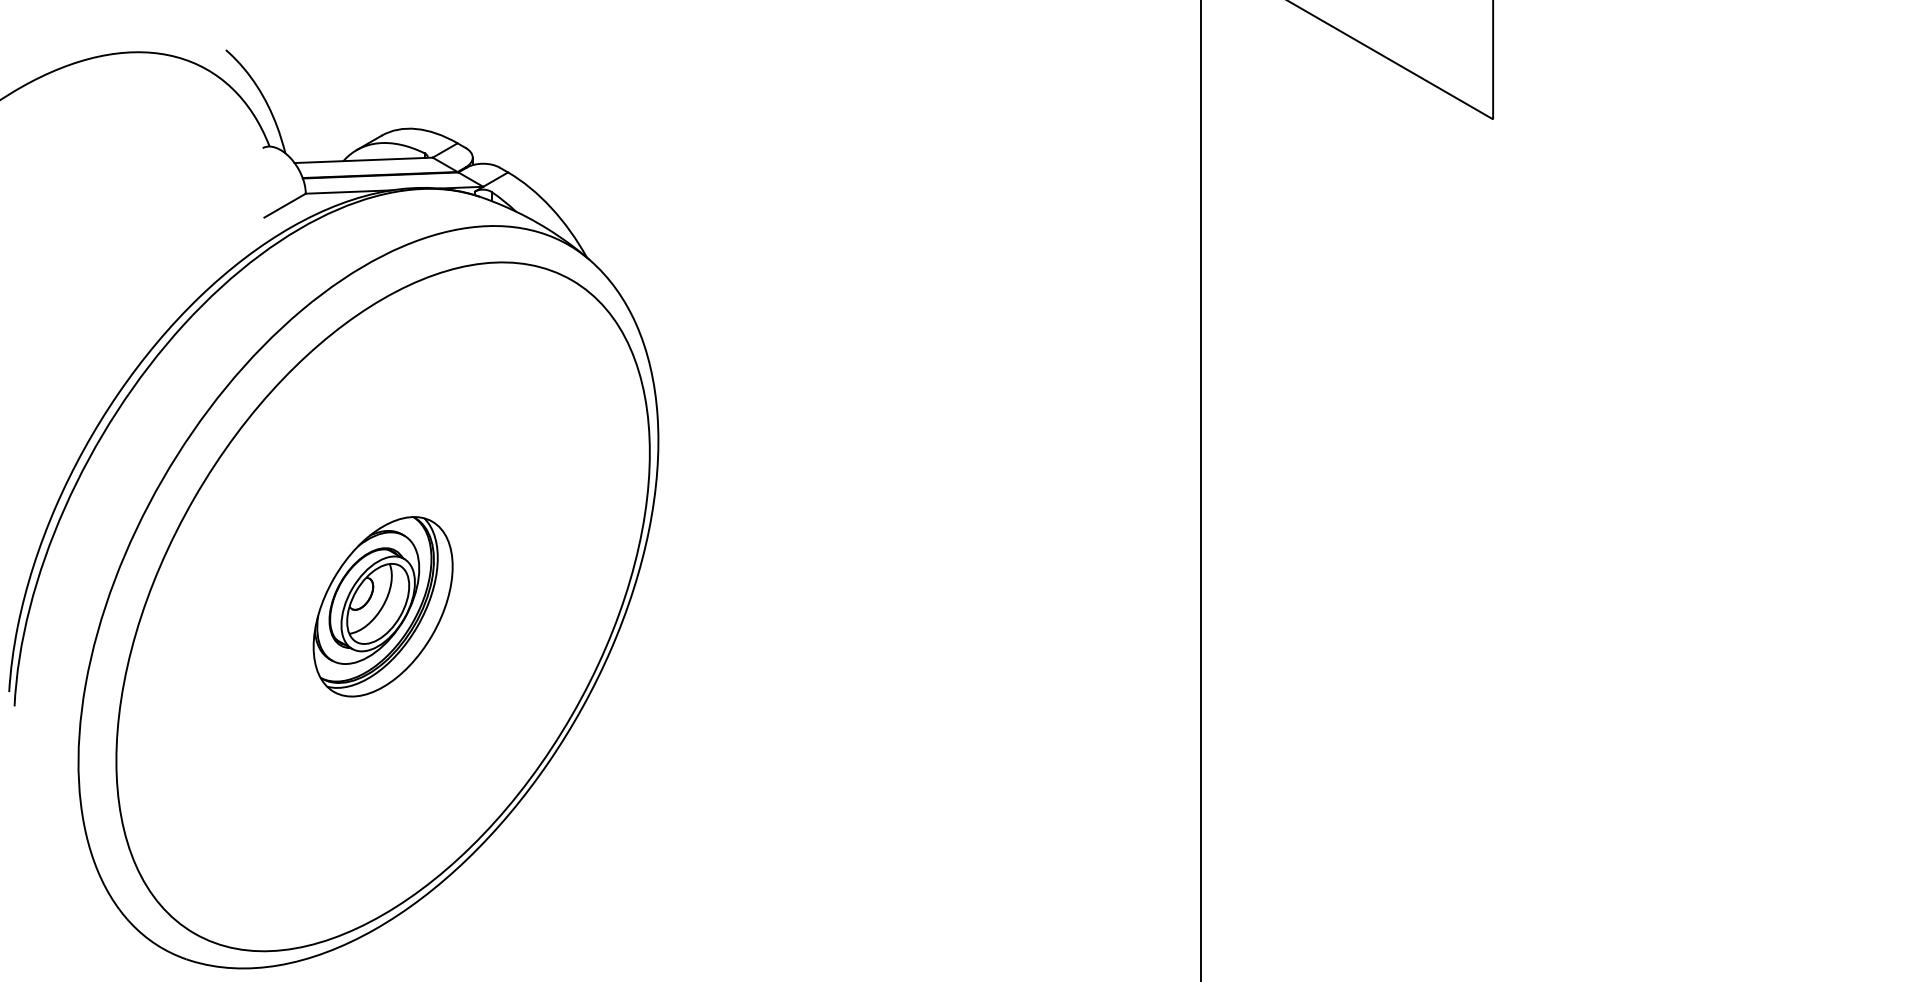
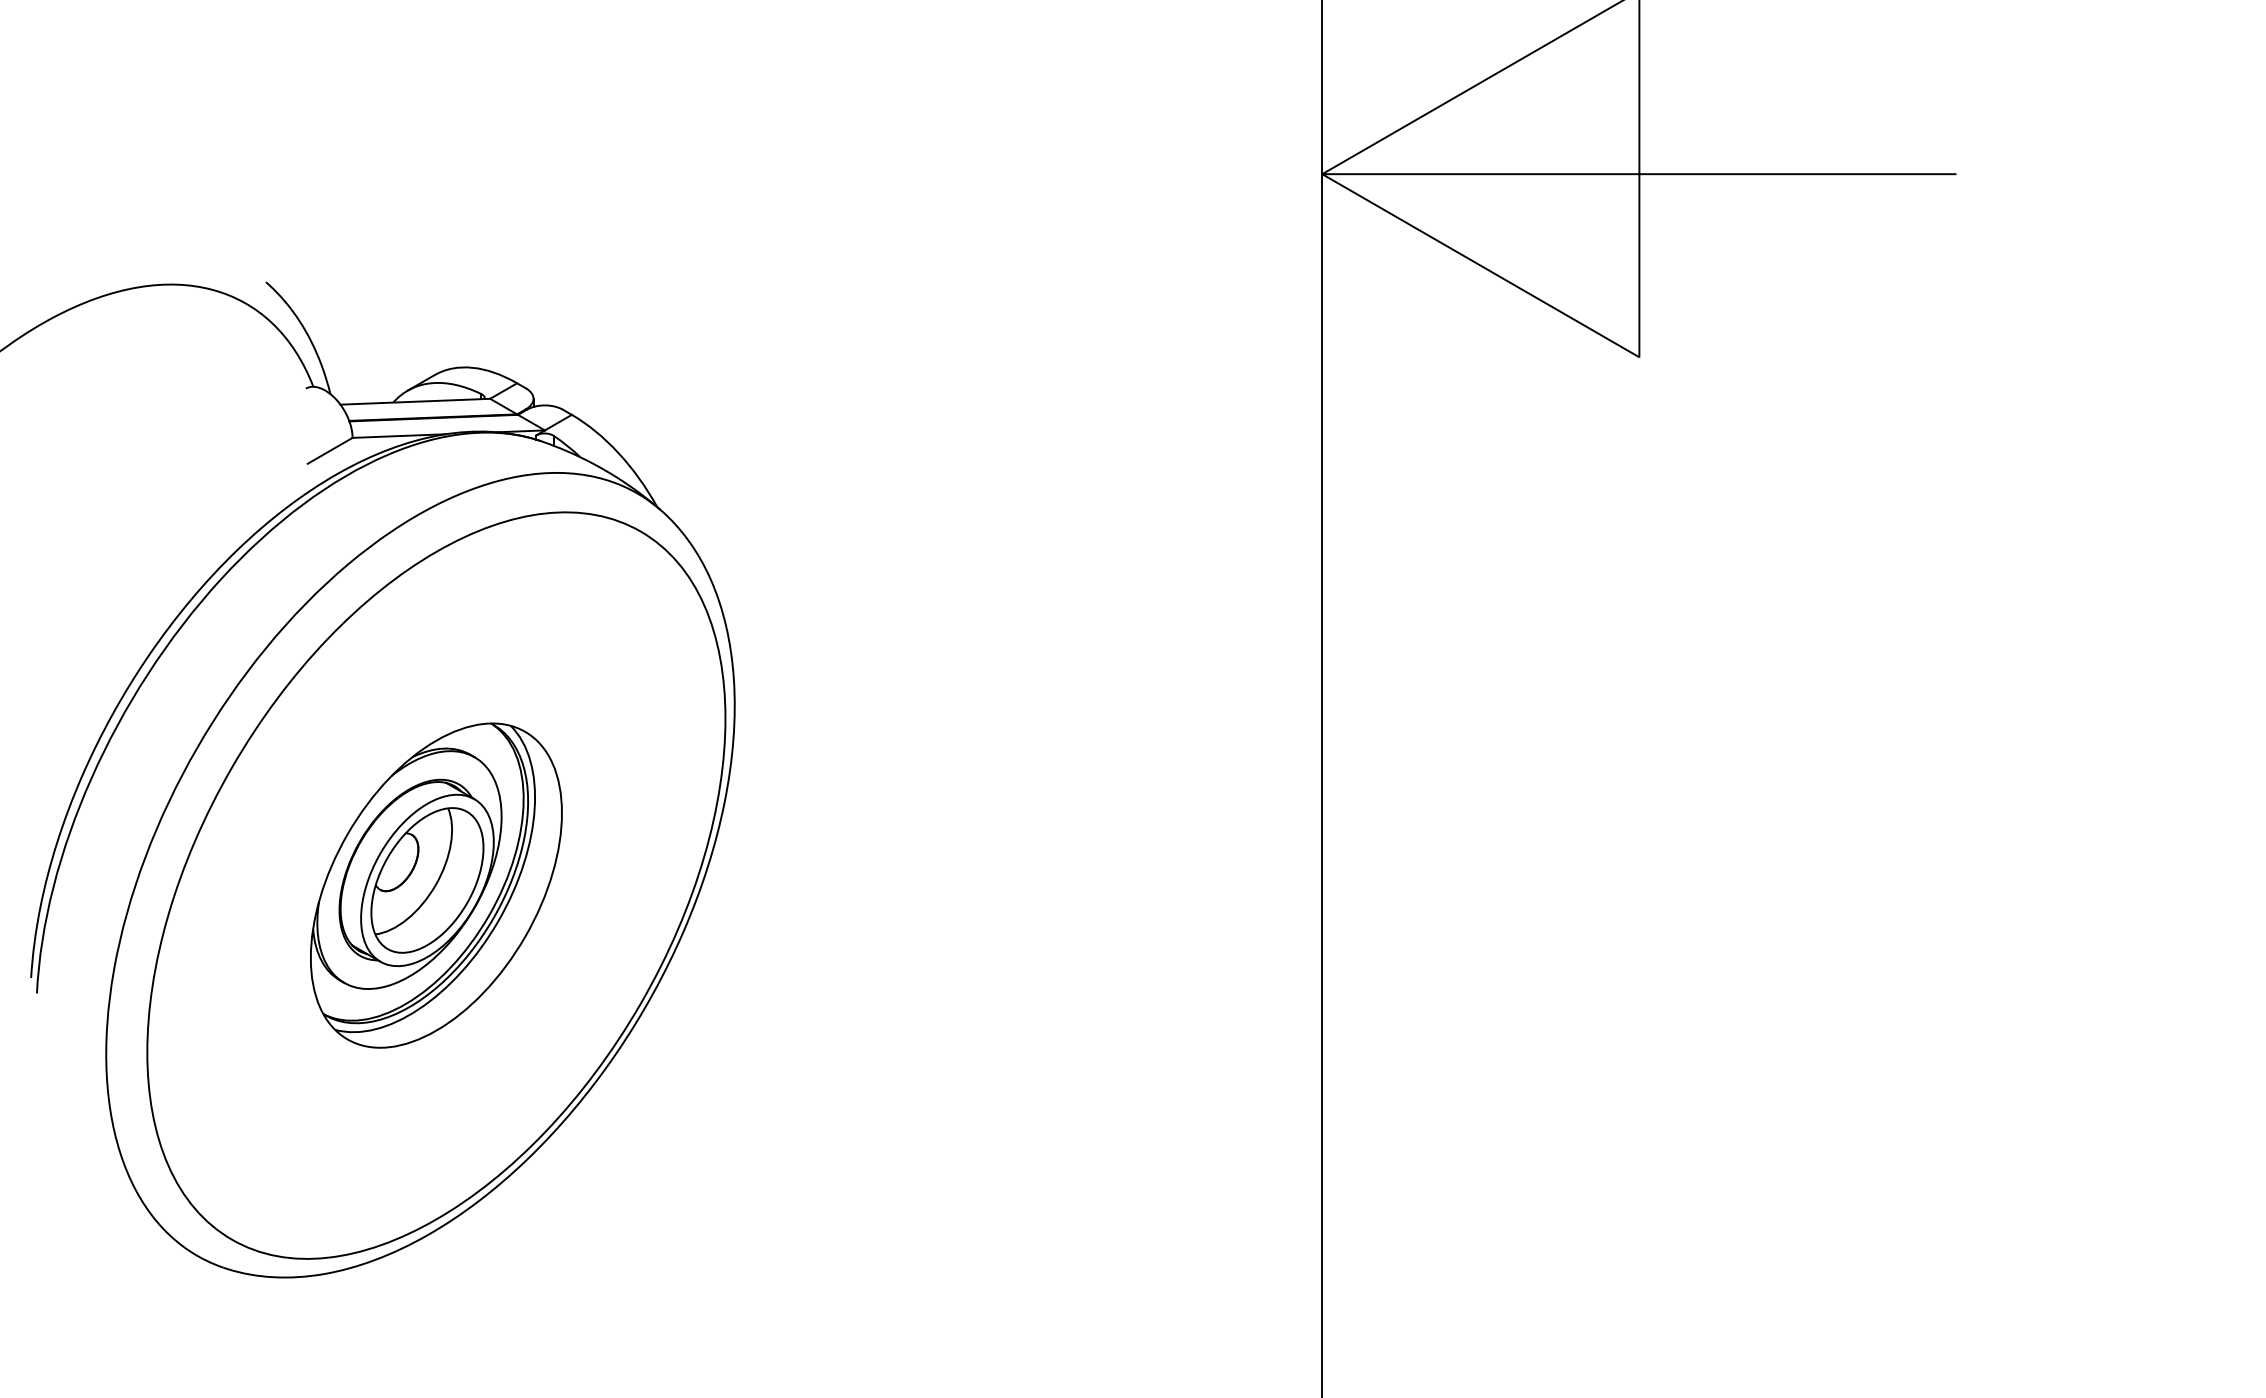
part: (383, 606) -> (436, 885), size x1.67

